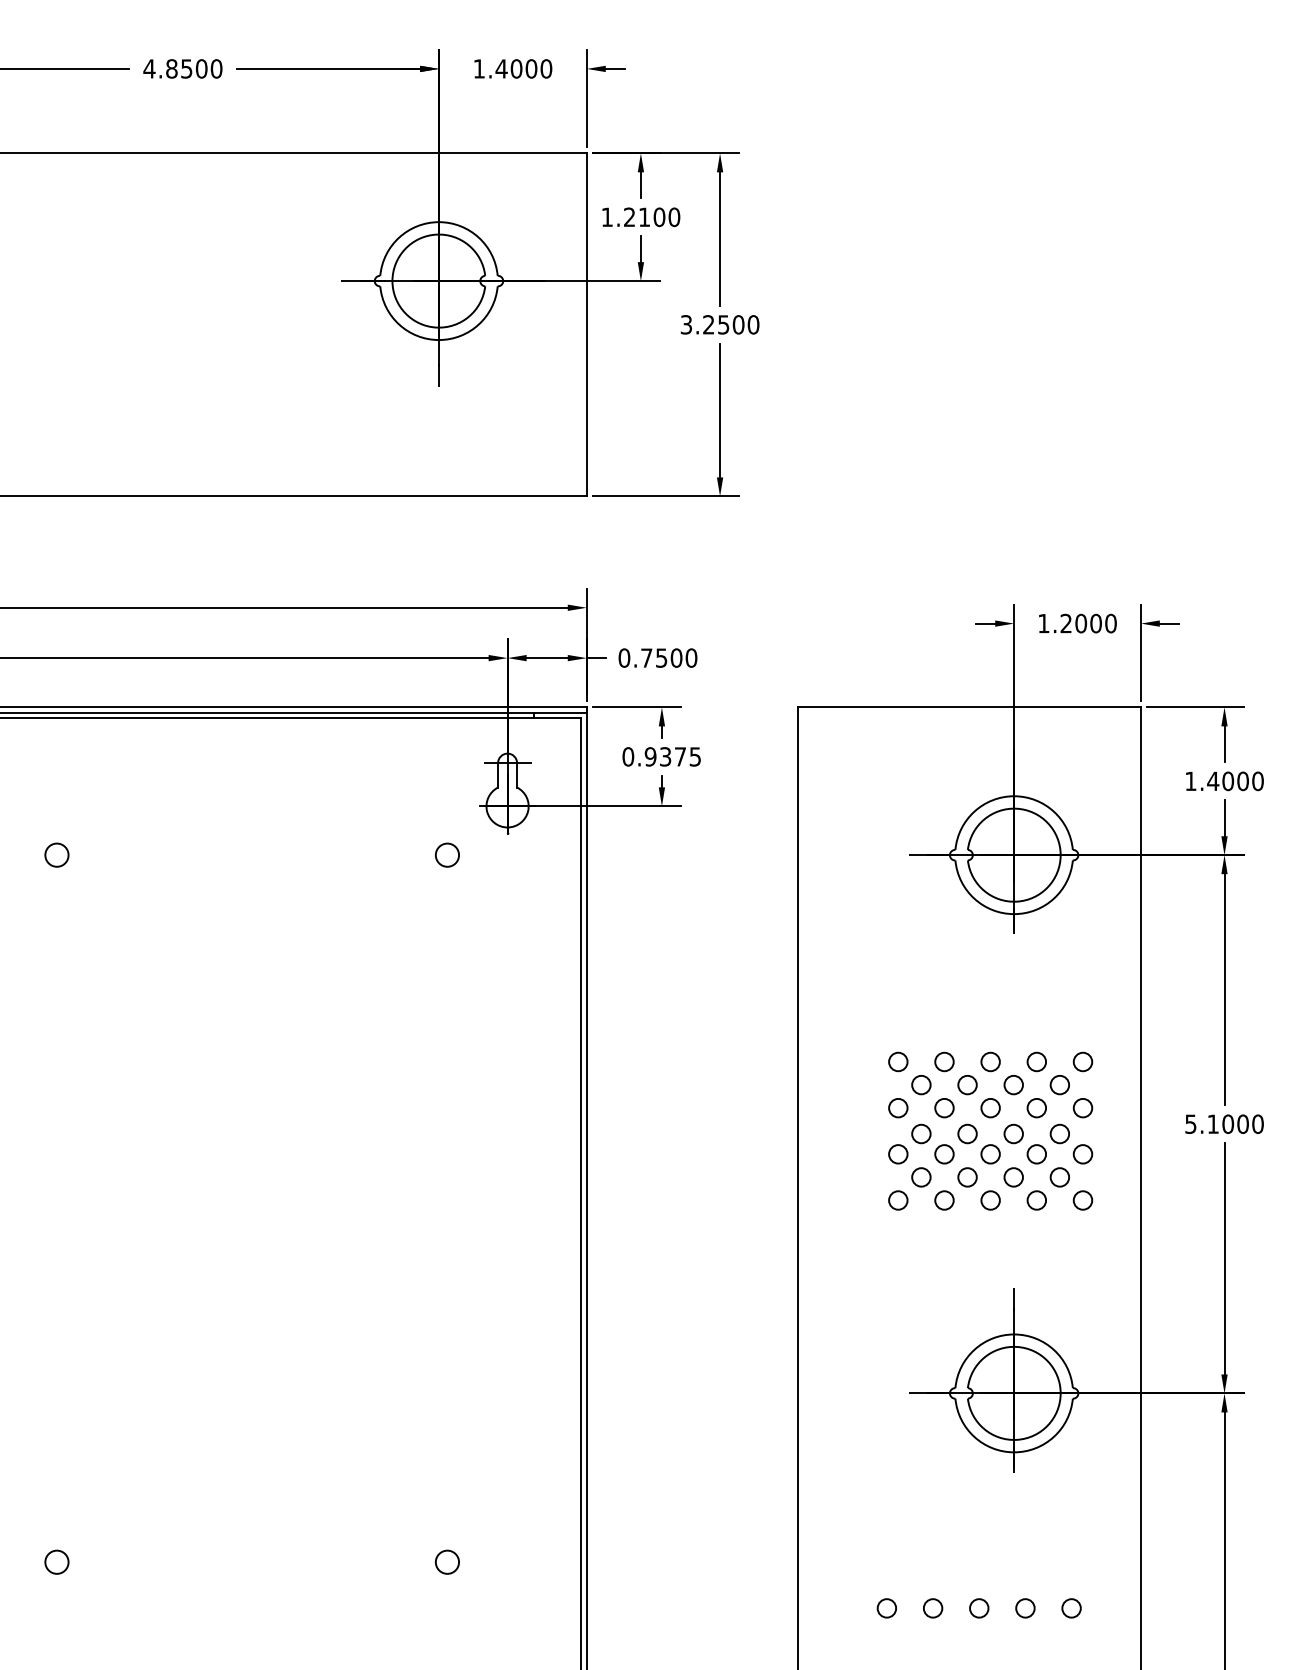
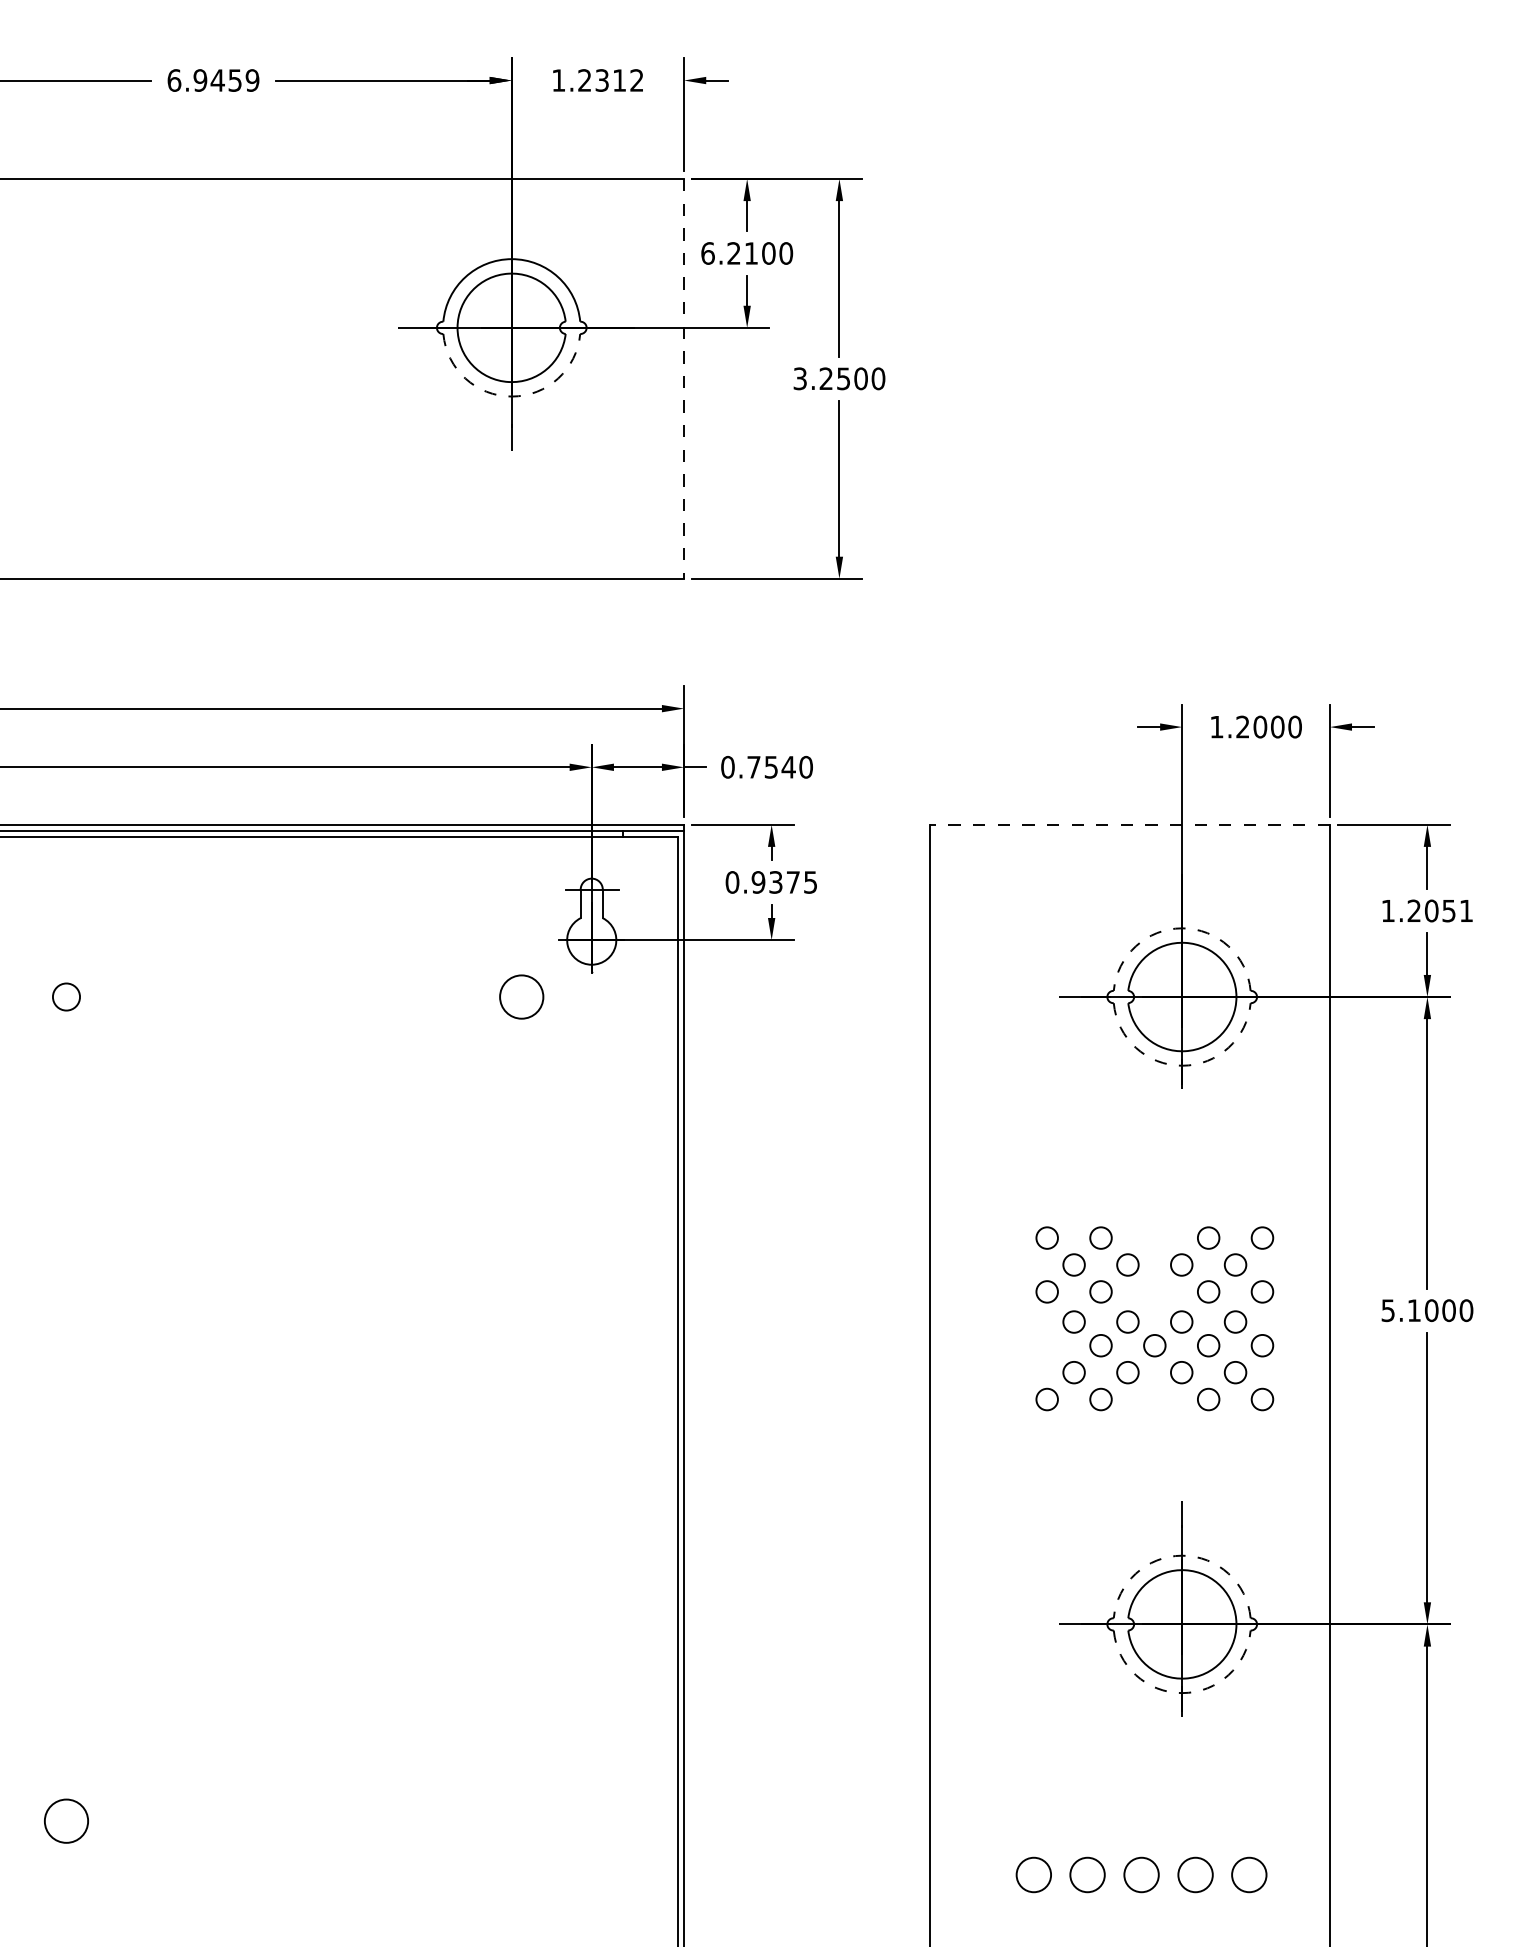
text: (183, 68) -> (213, 80), 4.8500 -> 6.9459
text: (523, 68) -> (610, 80), 1.4000 -> 1.2312
text: (606, 217) -> (707, 253), 1.2100 -> 6.2100
line: (587, 324) -> (684, 378), solid -> dashed
arc: (438, 339) -> (511, 396), solid -> dashed
text: (676, 657) -> (788, 766), 0.7500 -> 0.7540
line: (968, 707) -> (1129, 824), solid -> dashed
text: (1235, 780) -> (1440, 910), 1.4000 -> 1.2051
arc: (1014, 796) -> (1182, 928), solid -> dashed
circle: (447, 854) -> (521, 996), size x1.6
arc: (1014, 913) -> (1182, 1065), solid -> dashed
circle: (990, 1061) -> (1154, 1237), removed
circle: (990, 1107) -> (1154, 1291), removed
circle: (897, 1154) -> (1046, 1345), removed
circle: (990, 1200) -> (1154, 1399), removed
arc: (1014, 1334) -> (1182, 1555), solid -> dashed
arc: (1014, 1452) -> (1182, 1693), solid -> dashed
circle: (56, 1561) -> (66, 1820), size x1.6
circle: (447, 1561) -> (521, 1820), removed
circle: (886, 1607) -> (1033, 1874), size x1.6
circle: (932, 1607) -> (1087, 1874), size x1.6
circle: (979, 1607) -> (1141, 1874), size x1.6
circle: (1024, 1607) -> (1194, 1874), size x1.6
circle: (1071, 1607) -> (1248, 1874), size x1.6

